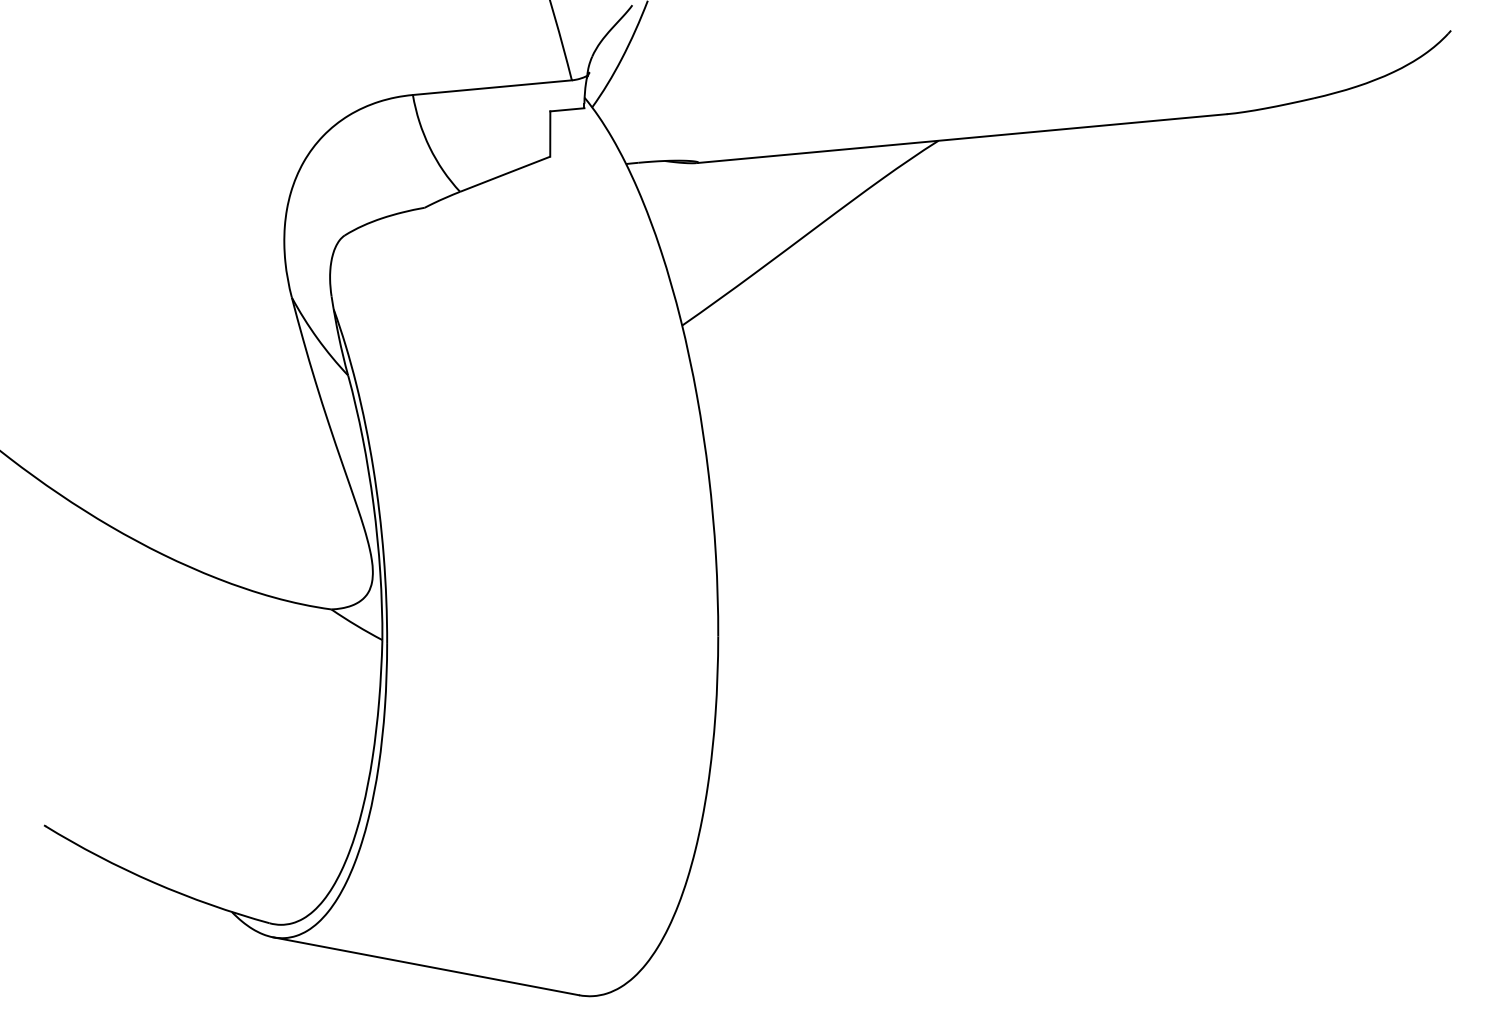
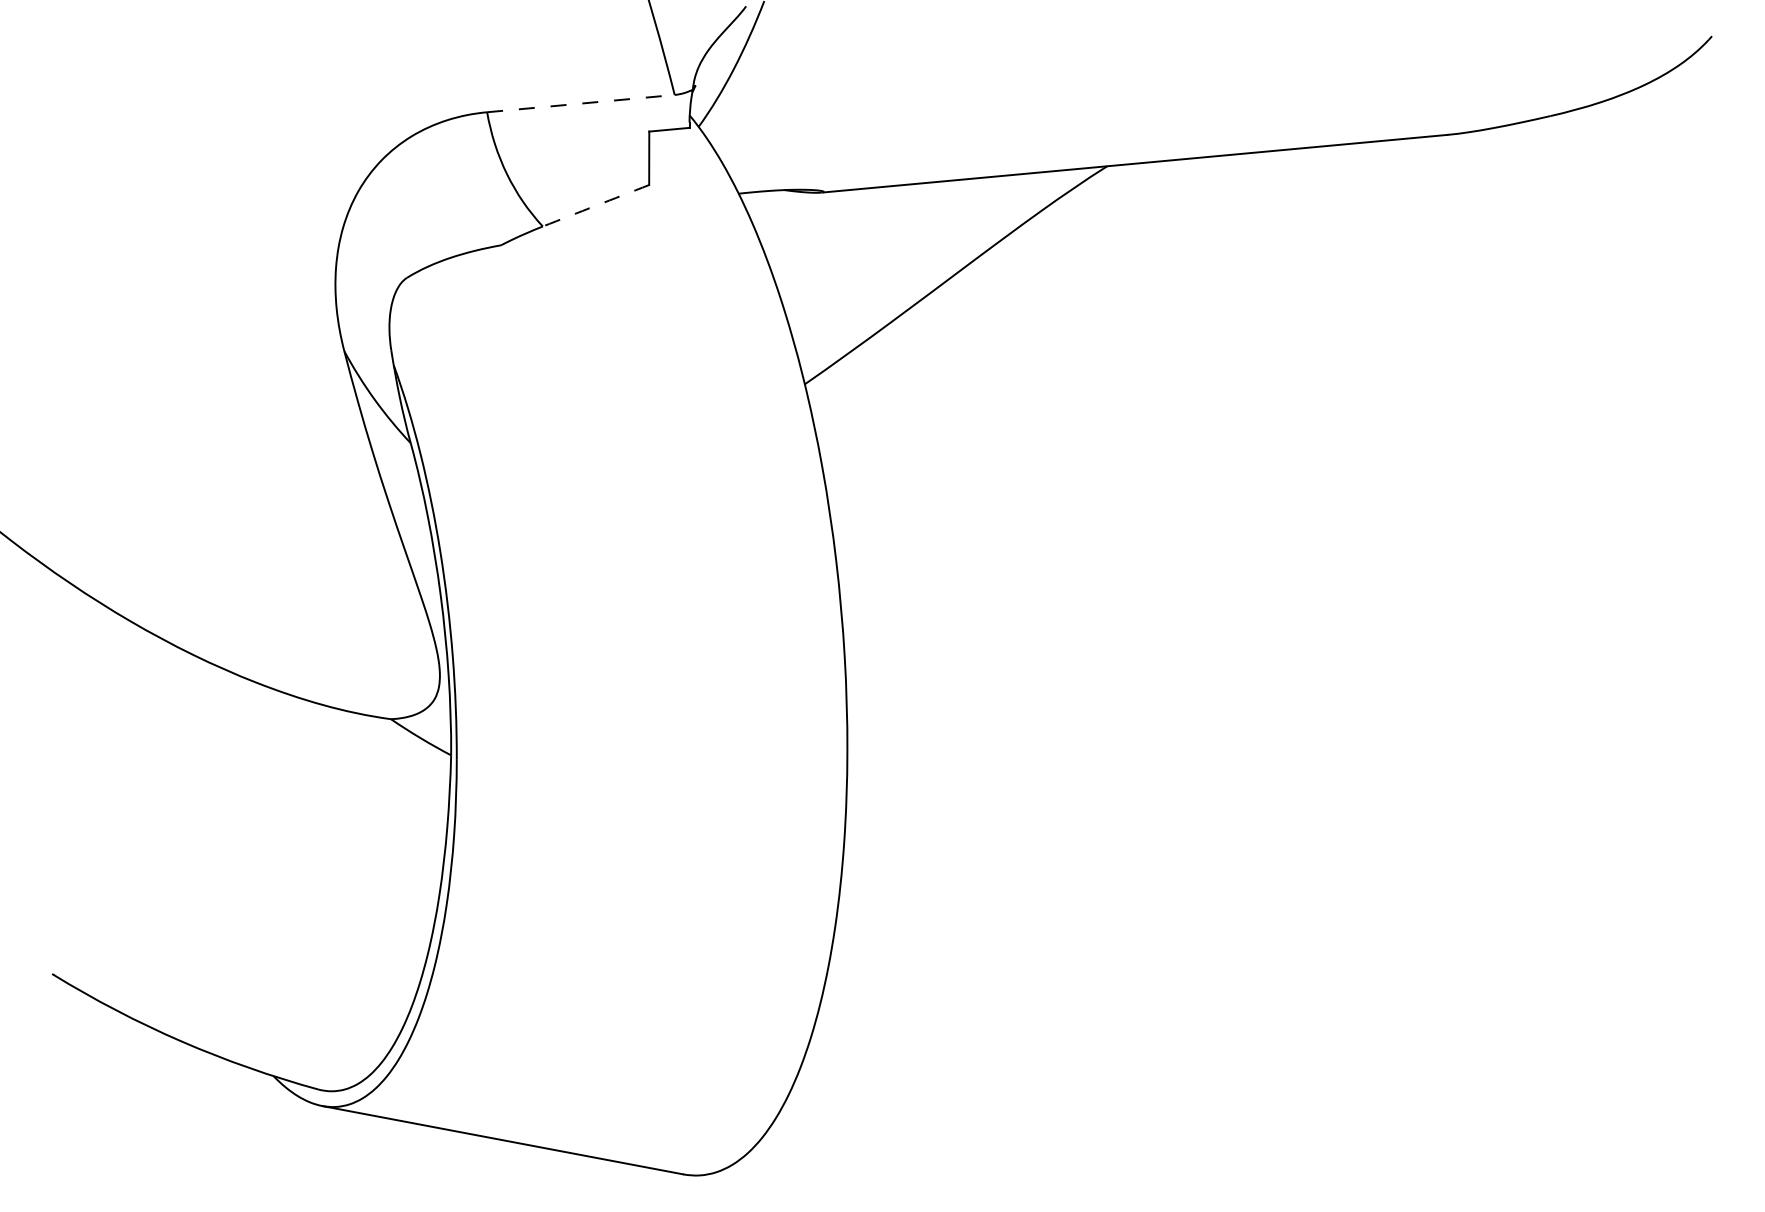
line: (492, 87) -> (581, 103), solid -> dashed
arc: (505, 174) -> (596, 205), solid -> dashed

